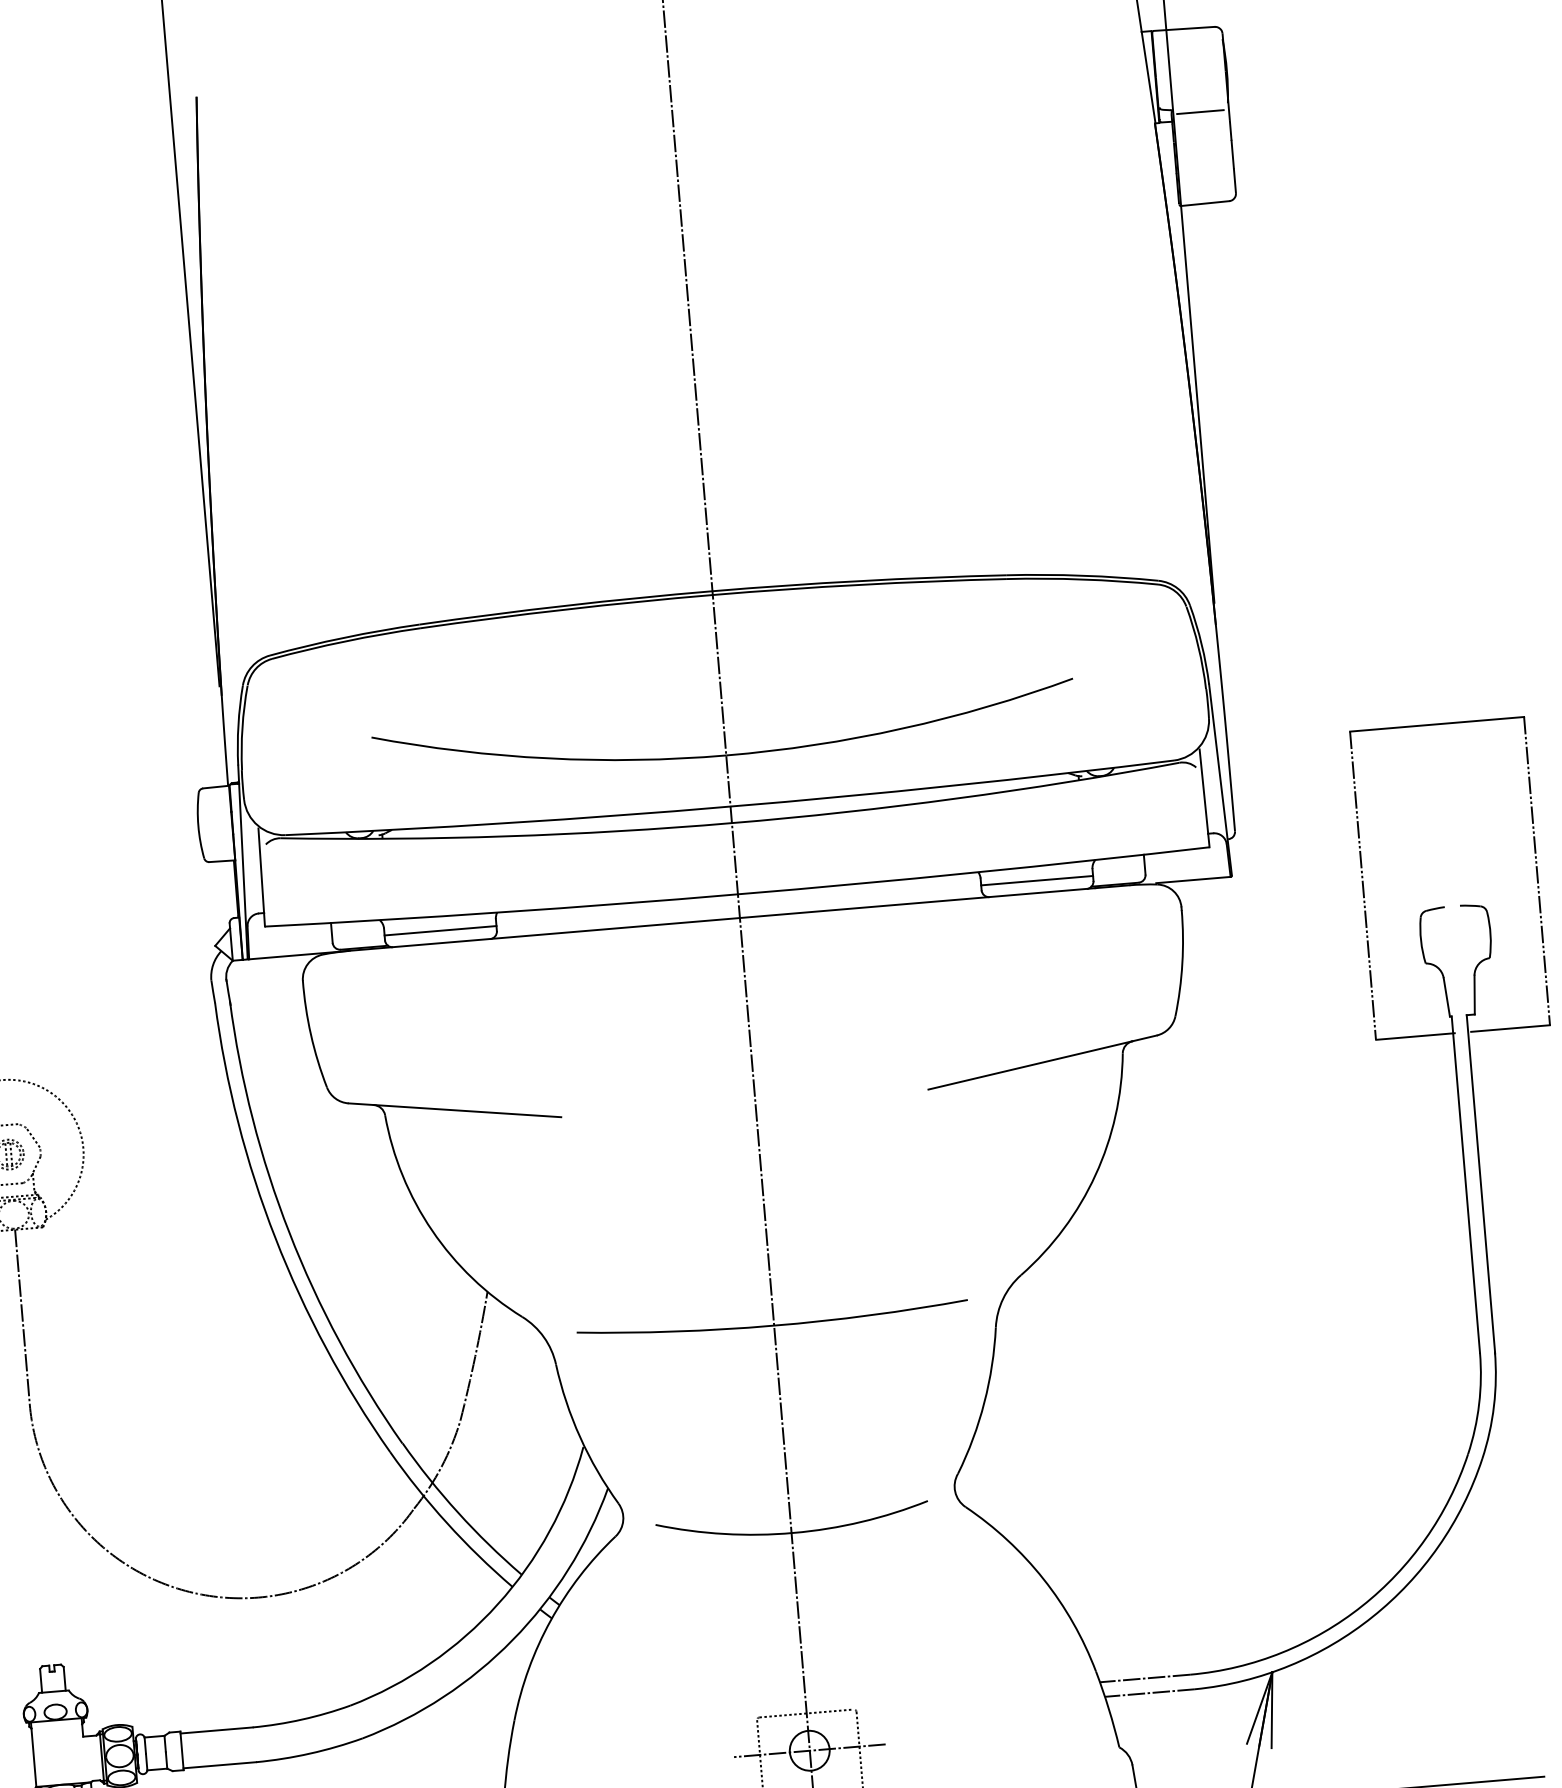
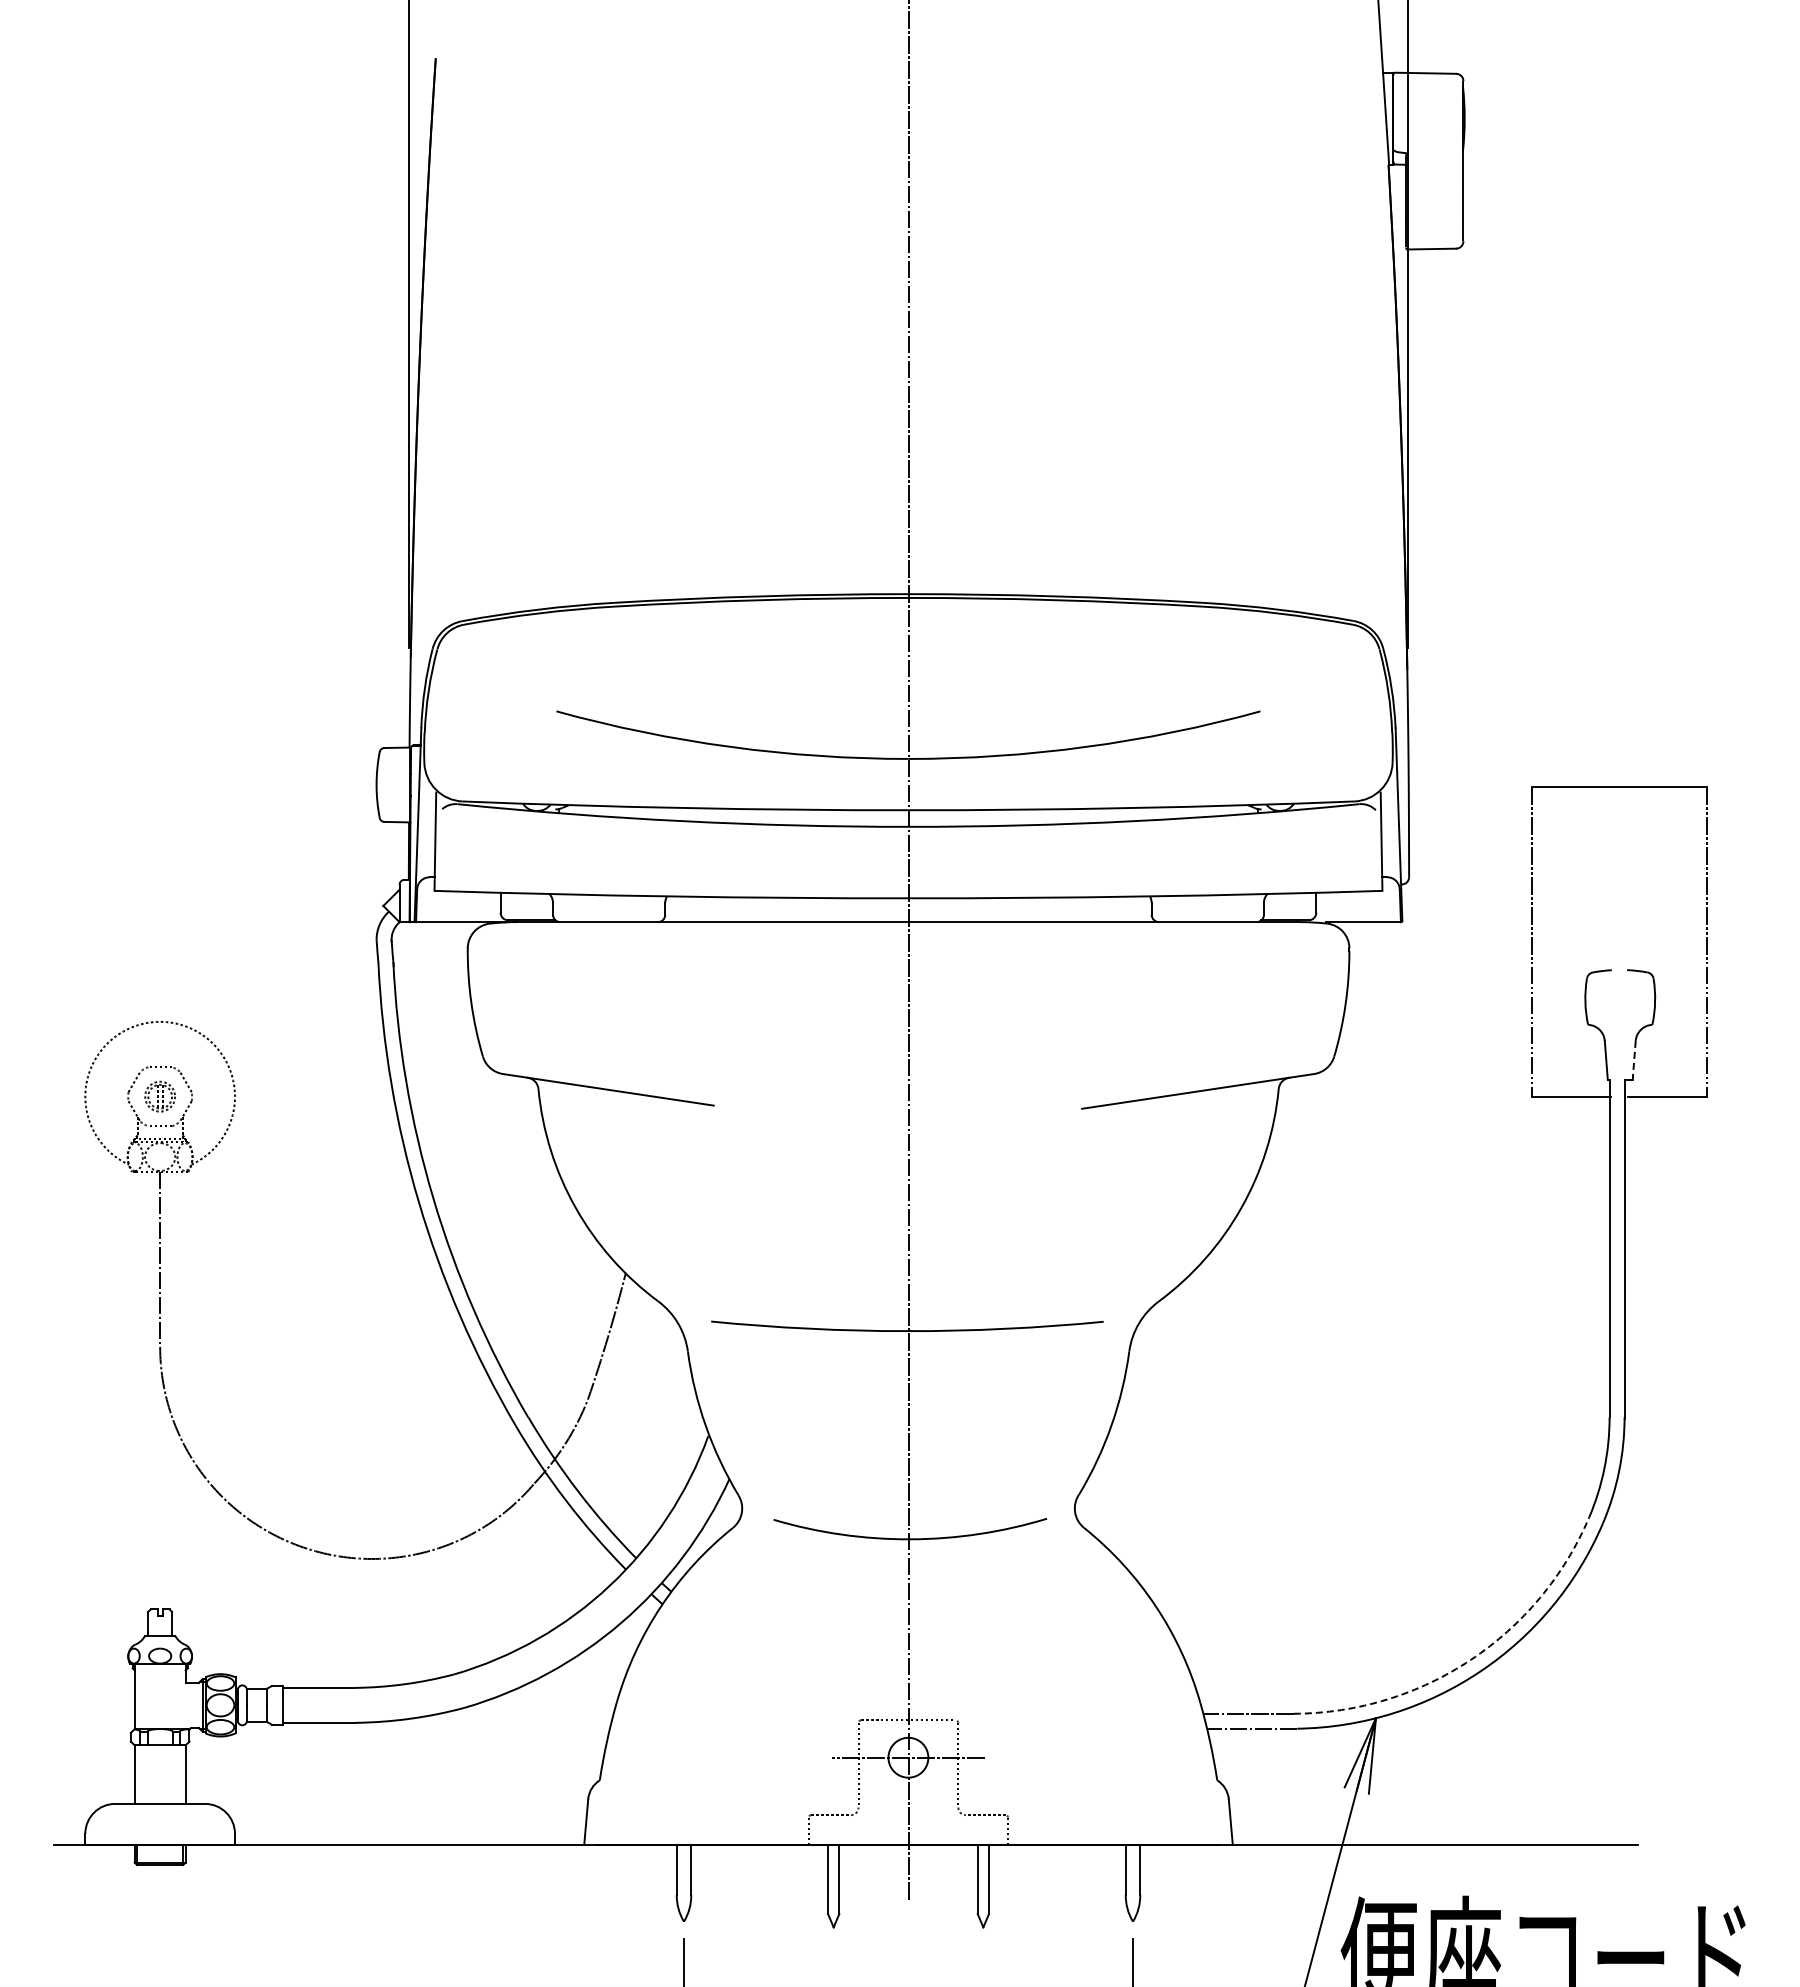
line: (1200, 112) -> (1434, 157), removed
line: (1036, 880) -> (1207, 909), removed
line: (440, 930) -> (609, 909), removed
line: (1474, 995) -> (1634, 1060), solid -> dashed
arc: (1361, 1605) -> (1470, 1659), solid -> dashed

